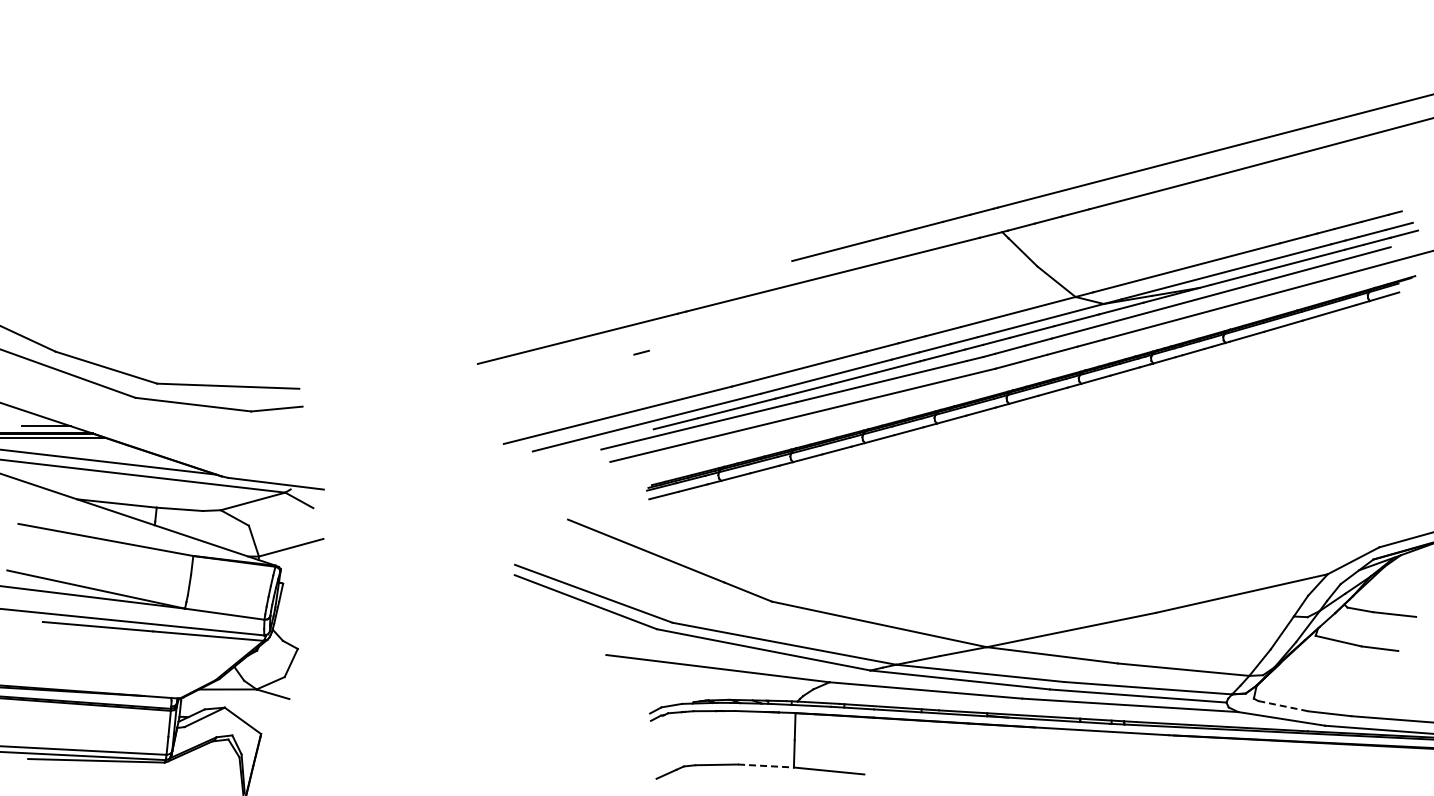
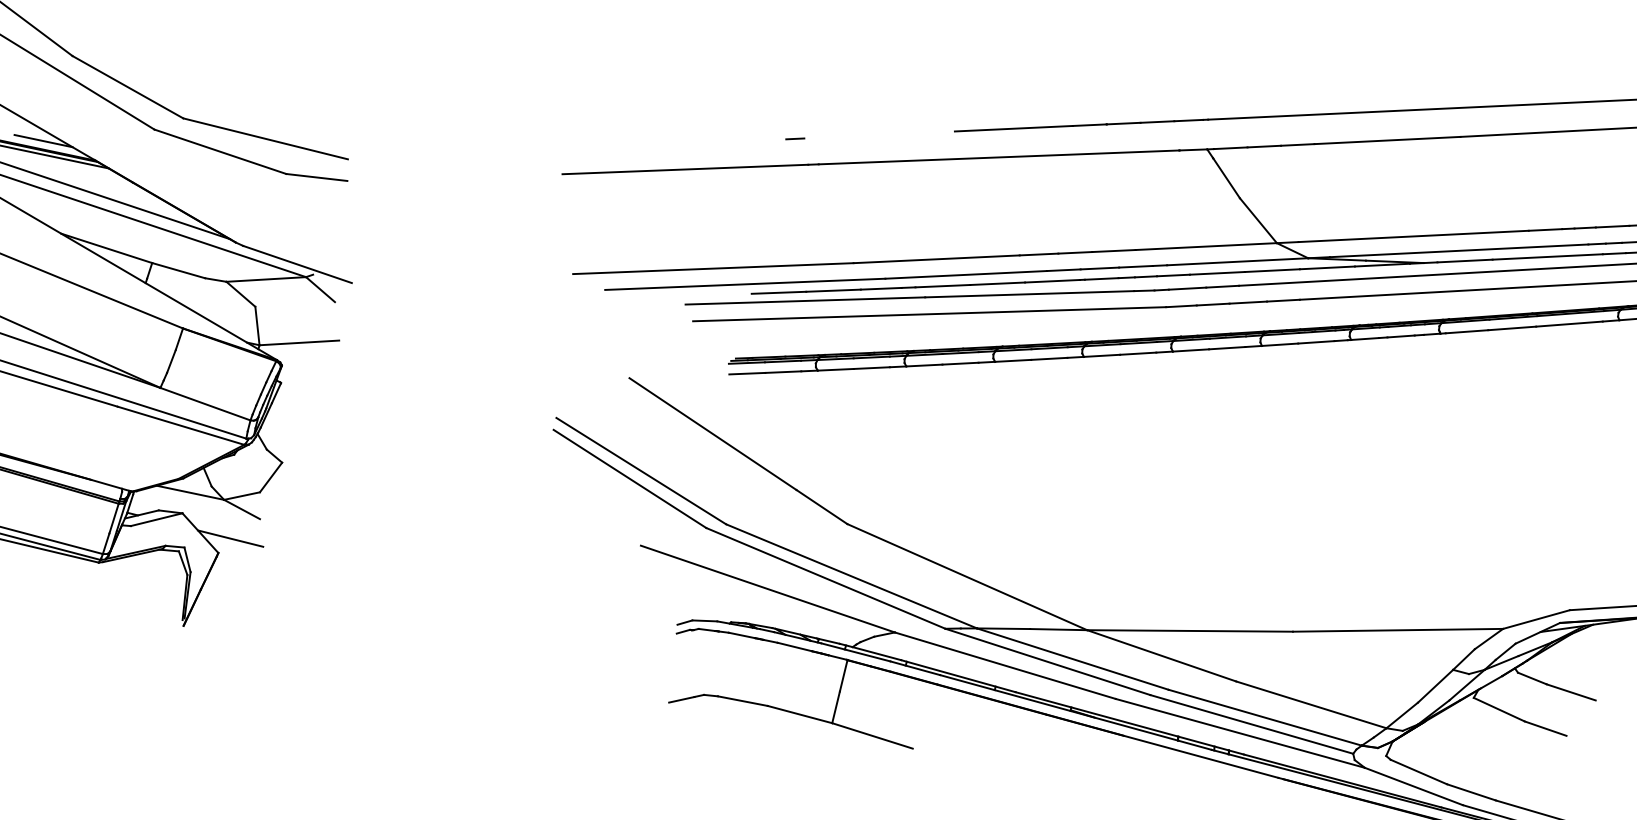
line: (641, 352) -> (795, 138), moved
line: (1283, 706) -> (1418, 772), dashed -> solid
line: (268, 720) -> (230, 539), added
line: (766, 766) -> (800, 715), dashed -> solid

